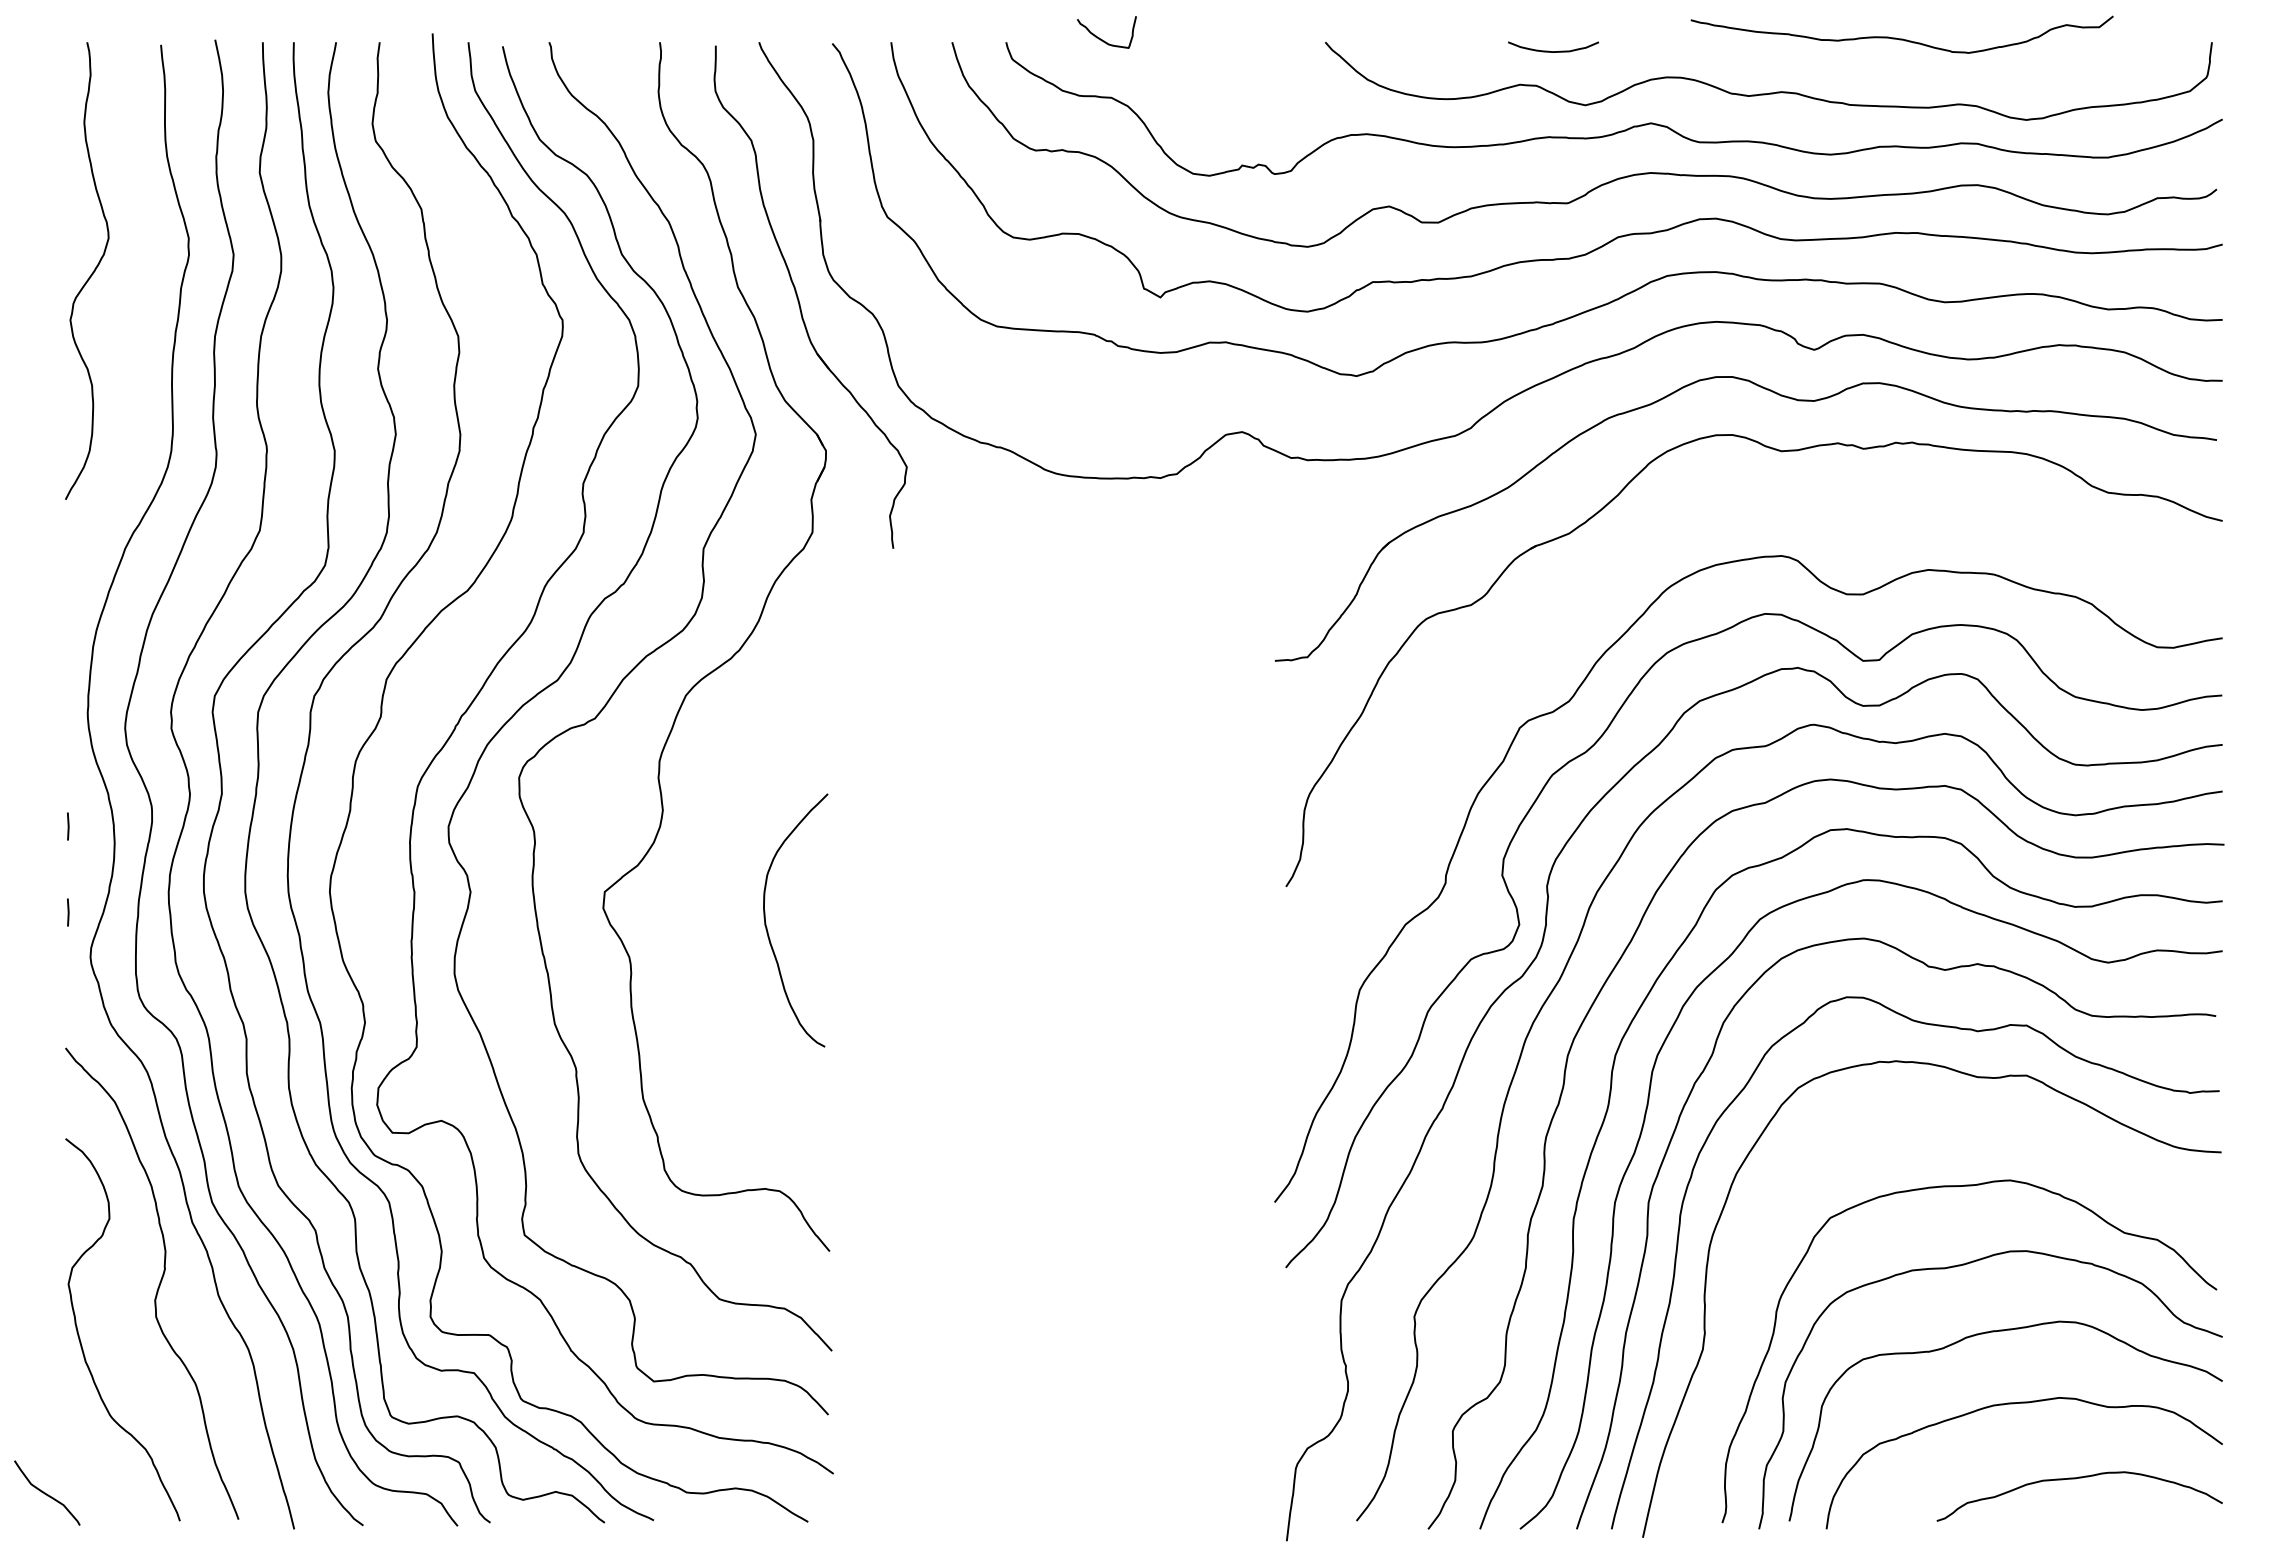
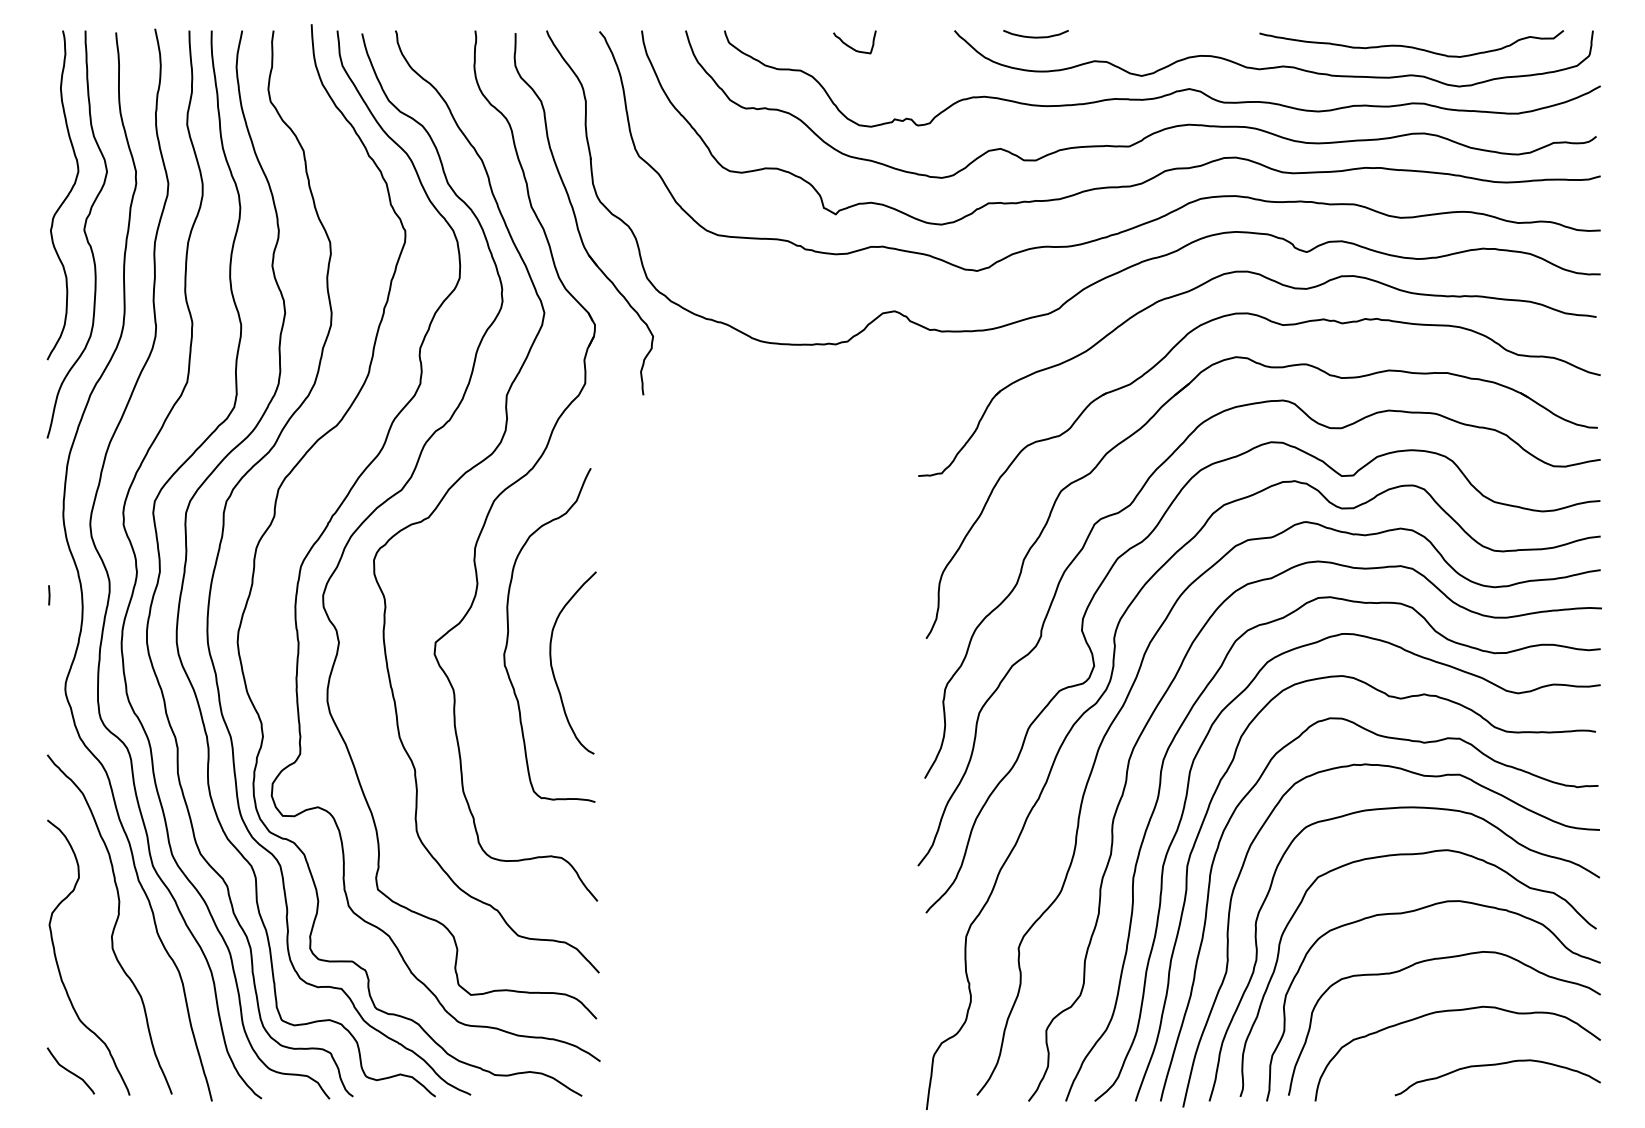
curve: (1101, 38) -> (850, 46), moved
curve: (1901, 38) -> (1411, 46), moved
curve: (1553, 51) -> (1036, 37), moved
curve: (116, 322) -> (84, 232), added
part: (1582, 597) -> (1139, 430), added
curve: (706, 879) -> (508, 633), added
line: (68, 912) -> (49, 657), removed
curve: (1931, 1123) -> (1391, 809), added
curve: (46, 1493) -> (70, 1071), moved

